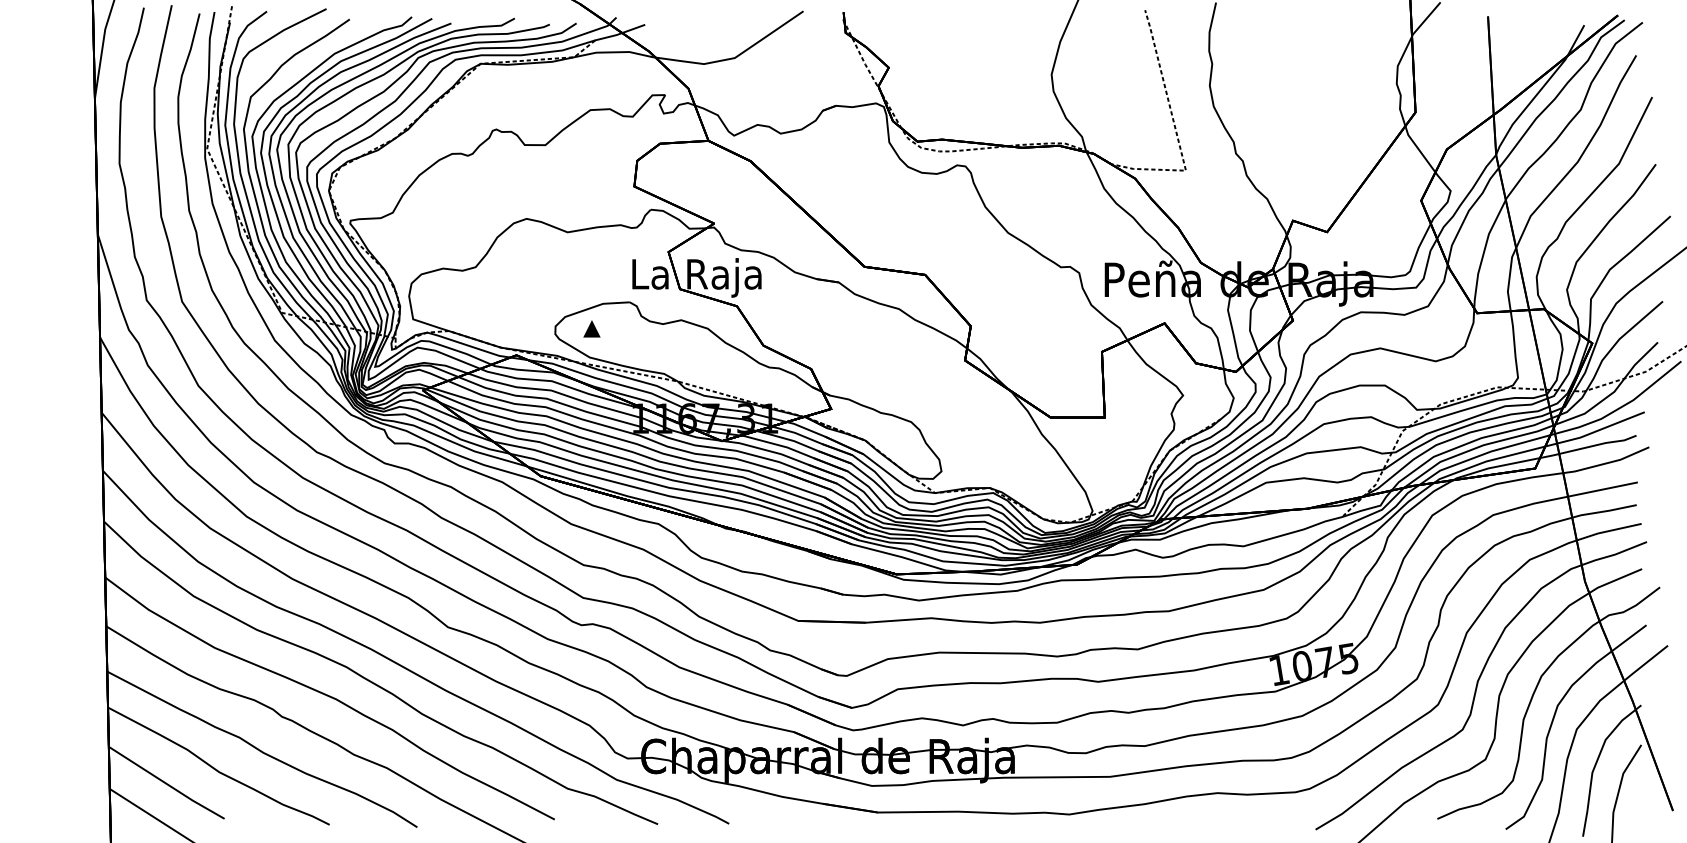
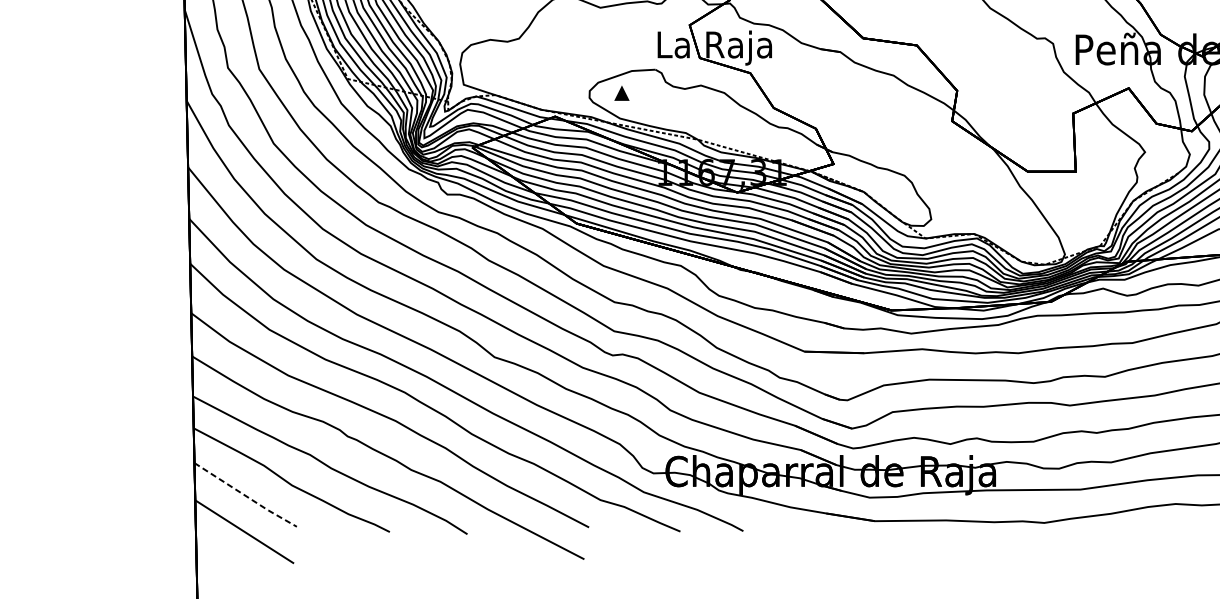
line: (166, 783) -> (245, 495), solid -> dashed

